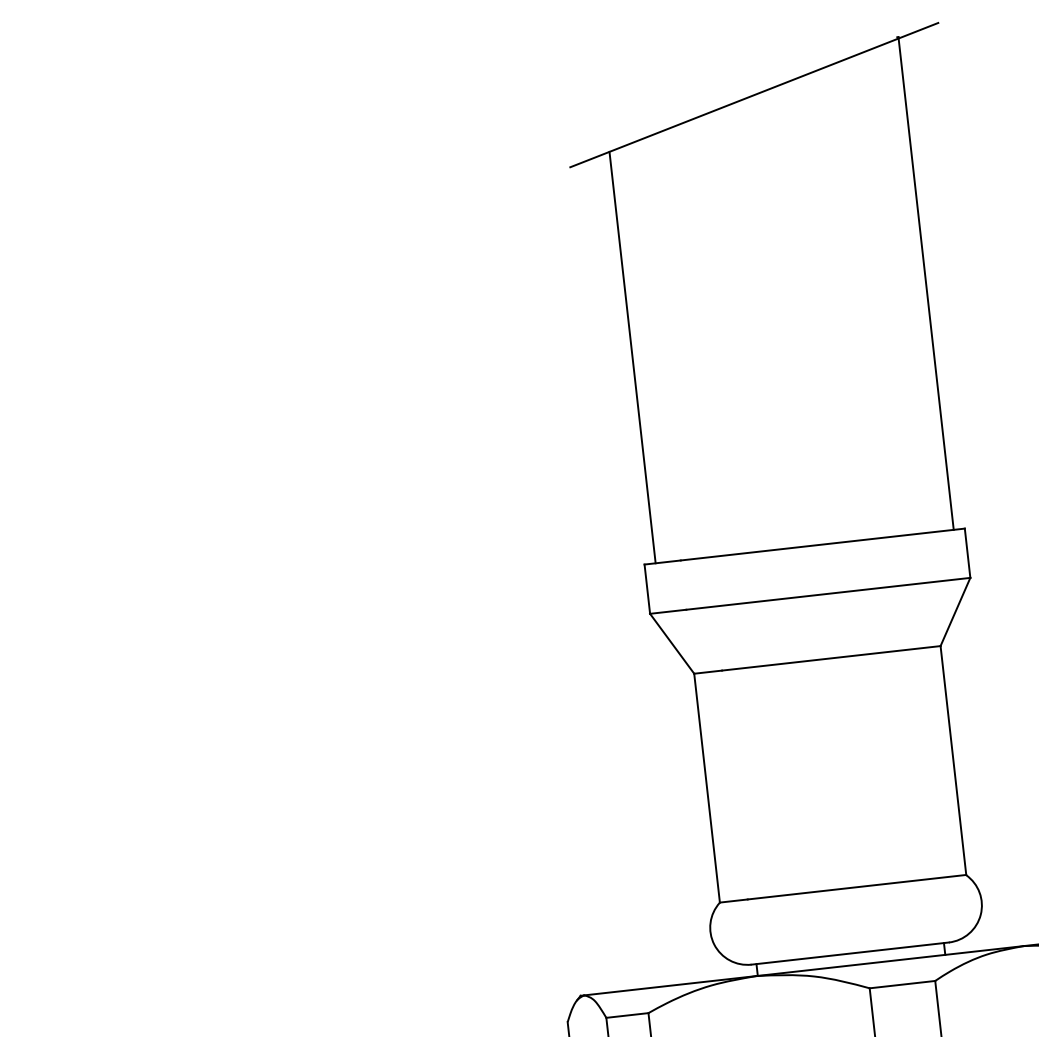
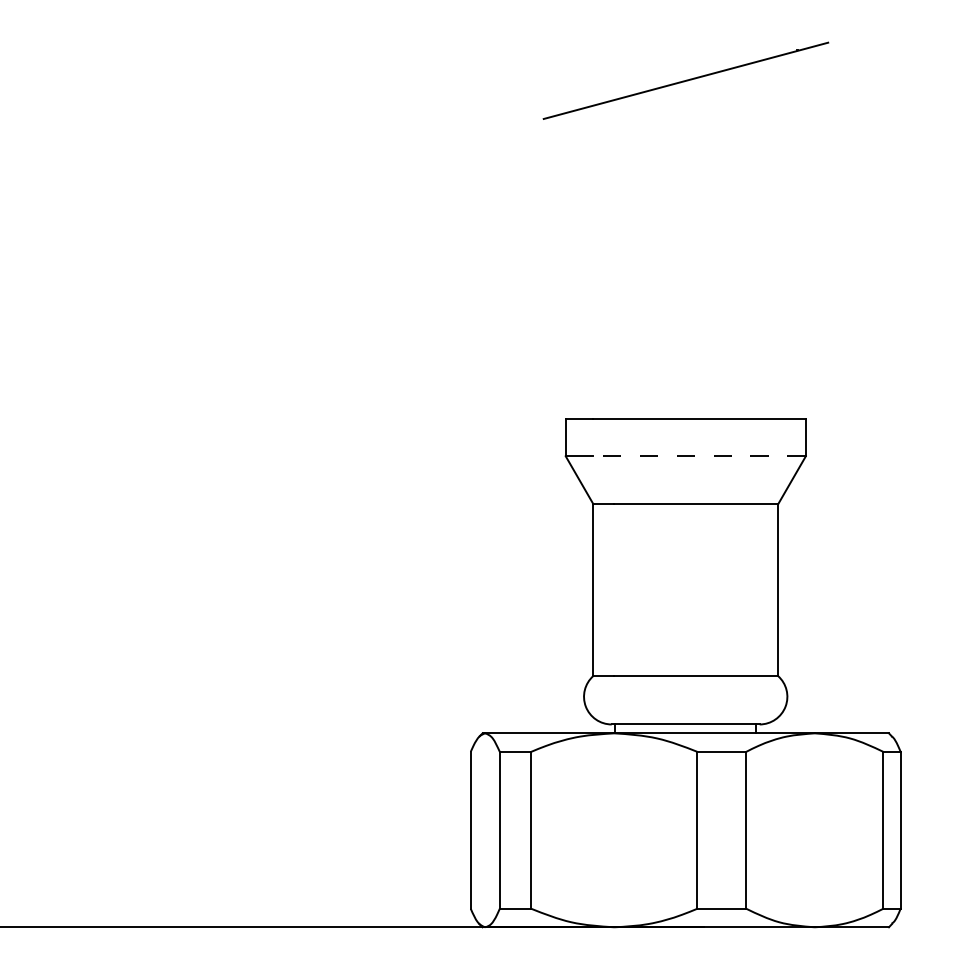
line: (926, 283) -> (797, 234), removed
line: (633, 356) -> (574, 264), removed
line: (827, 594) -> (698, 456), solid -> dashed

